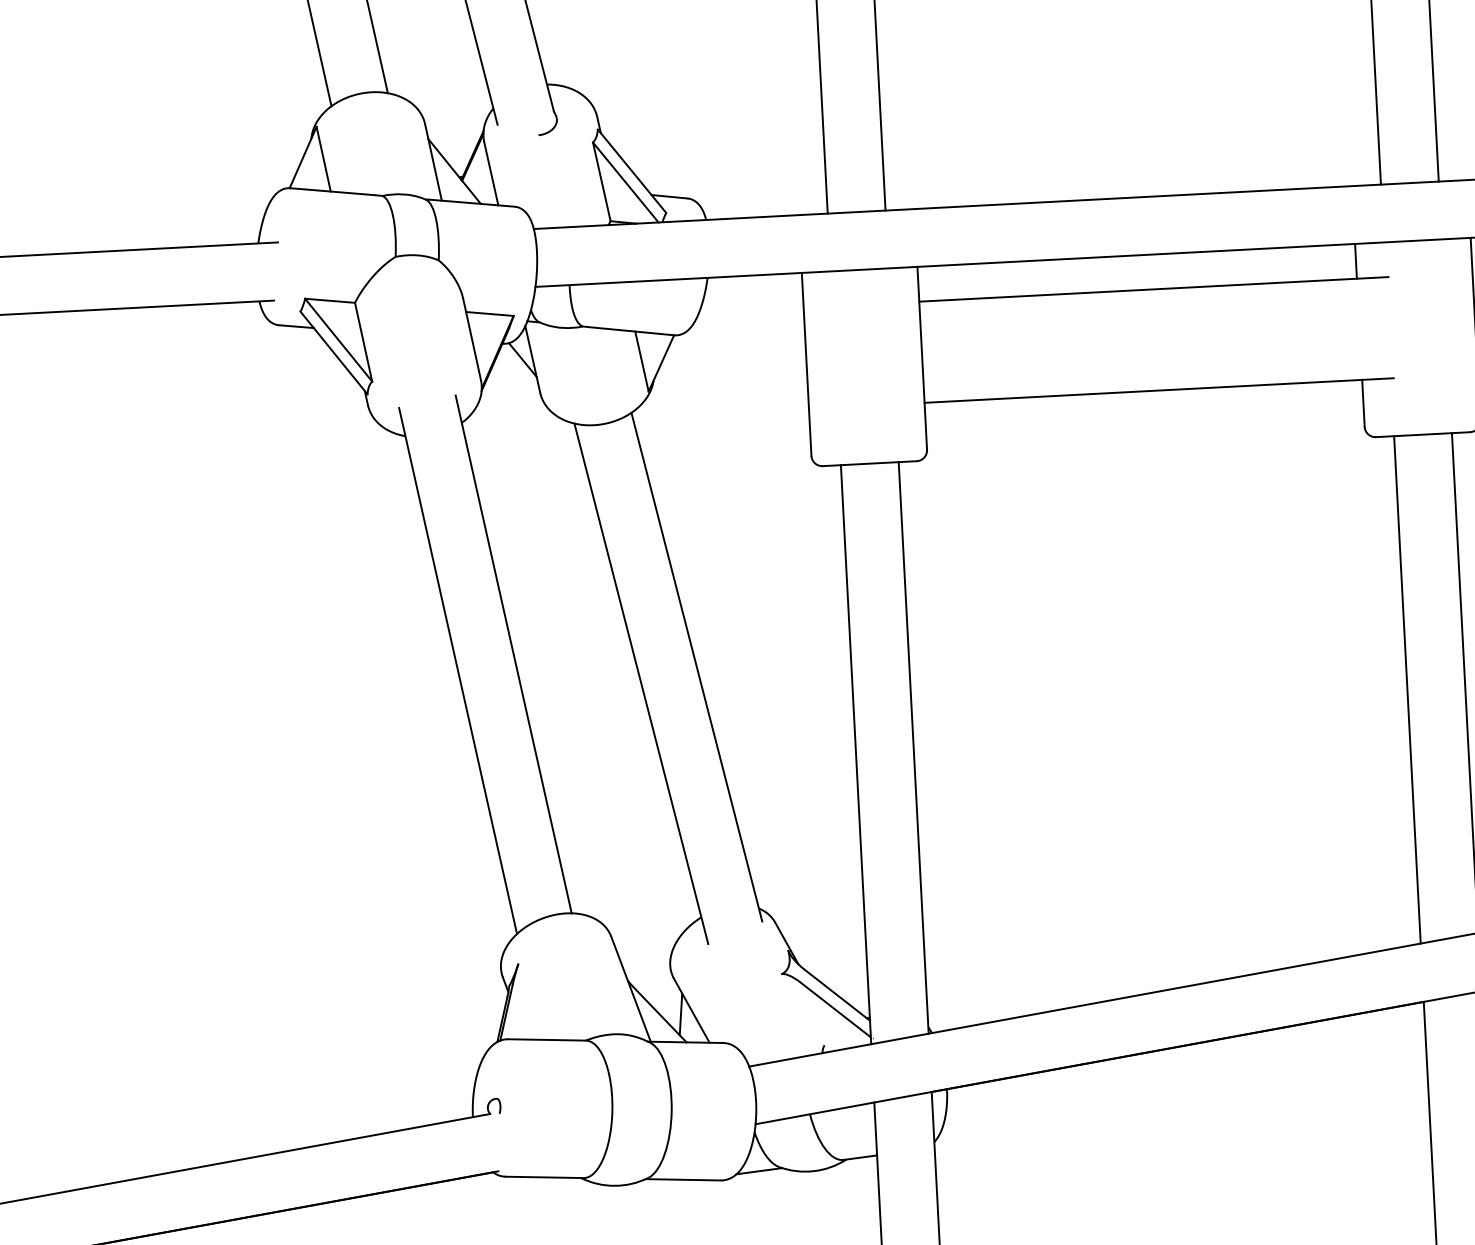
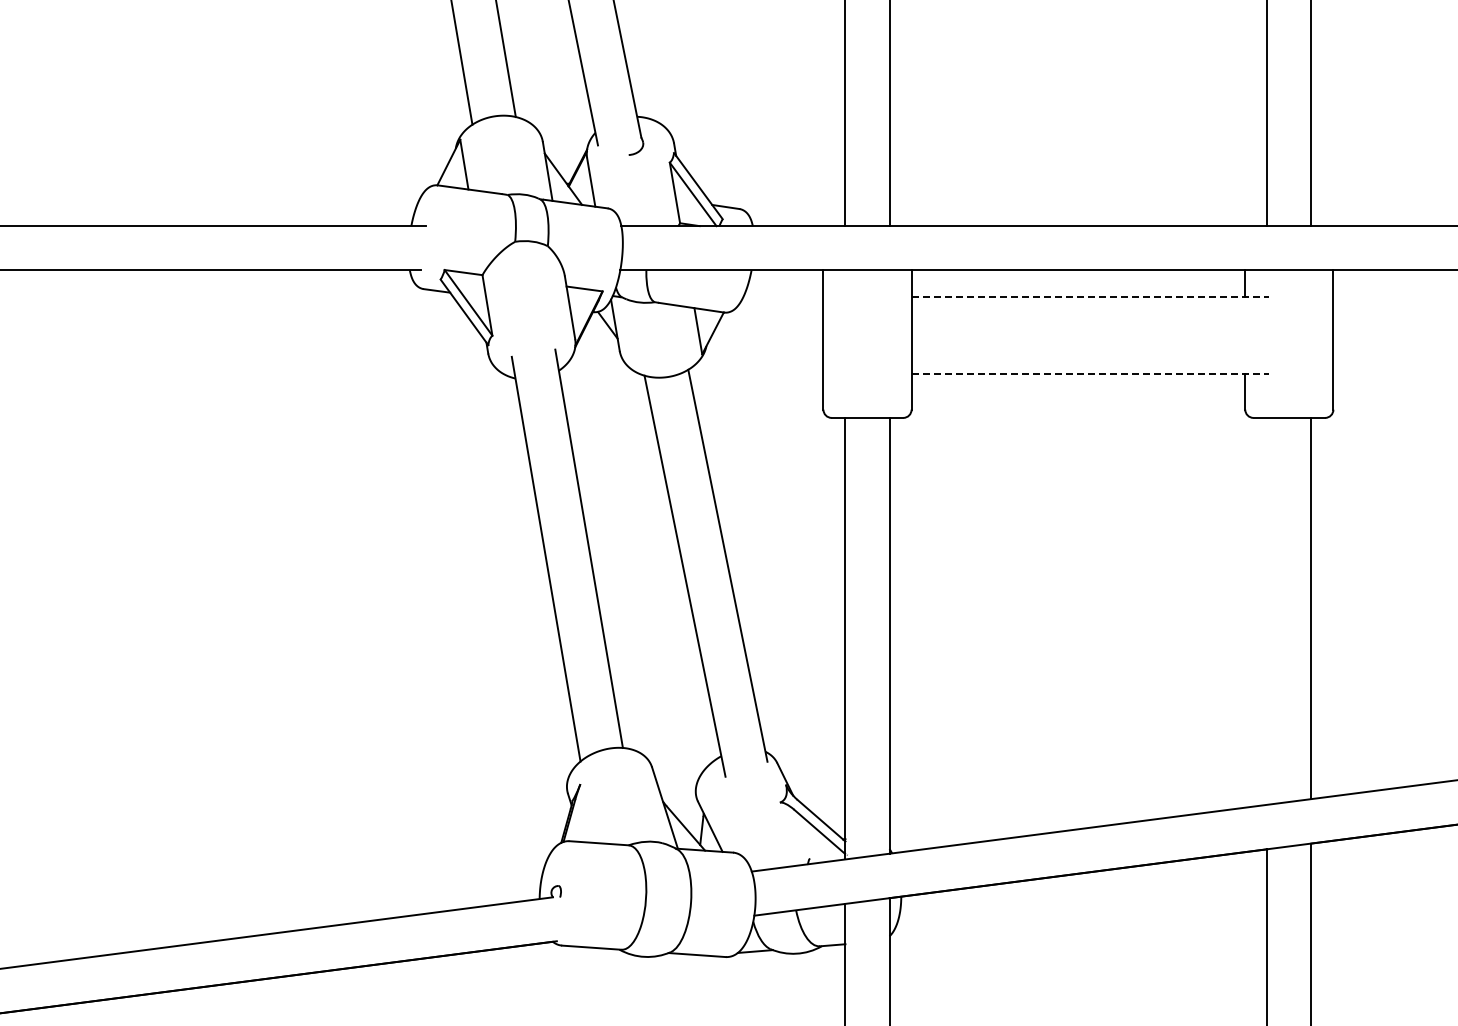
line: (1153, 289) -> (1090, 296), solid -> dashed
line: (1159, 390) -> (1090, 373), solid -> dashed
line: (1407, 688) -> (1267, 610), removed

